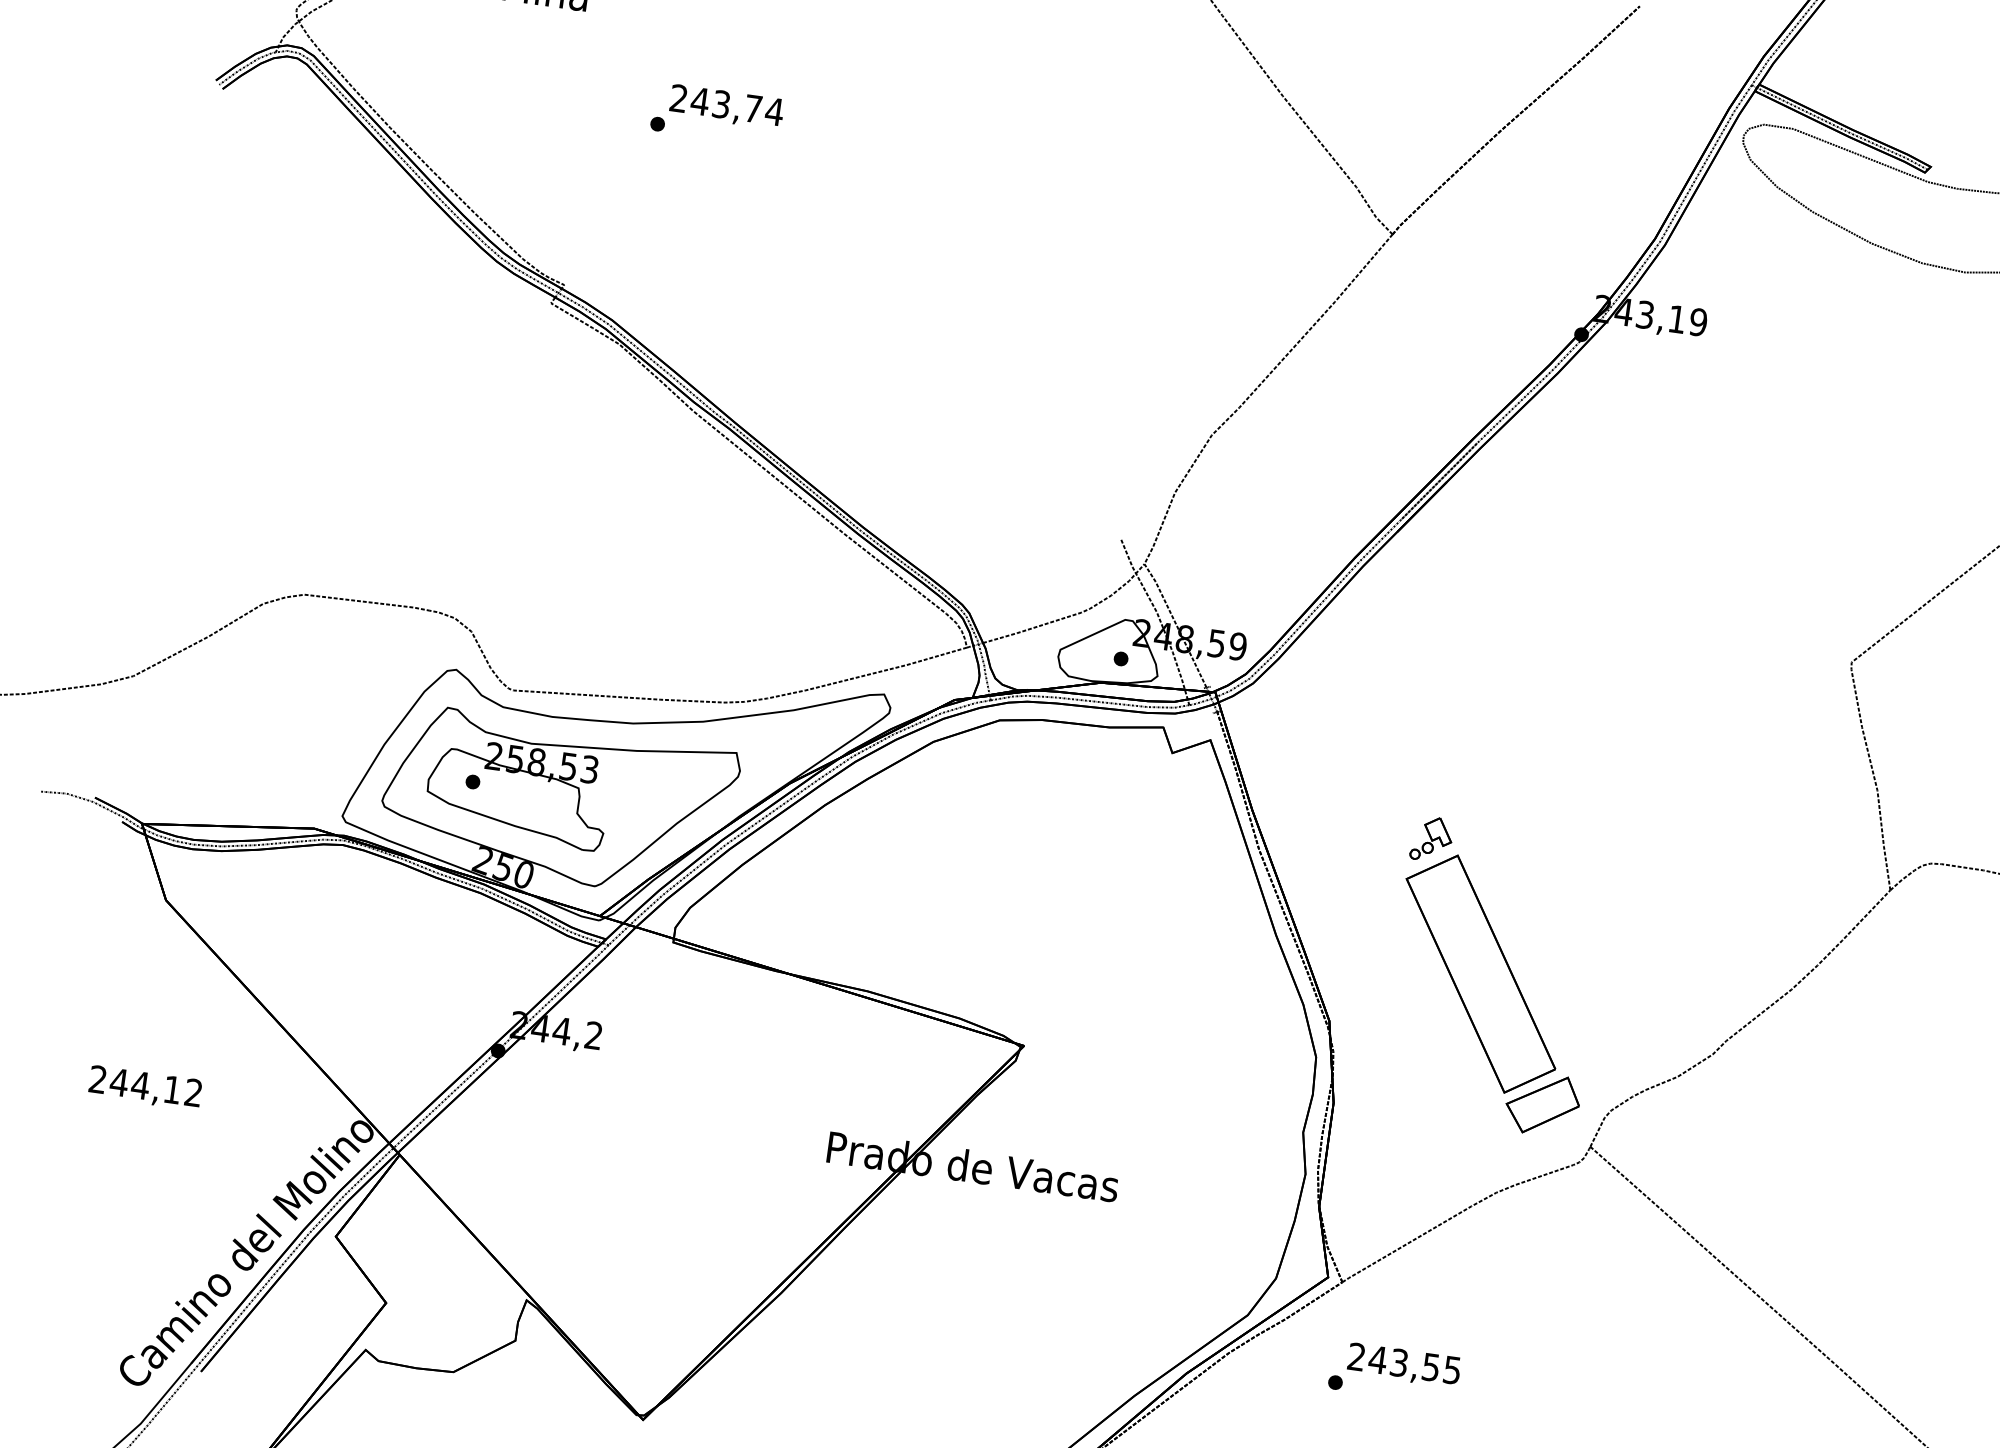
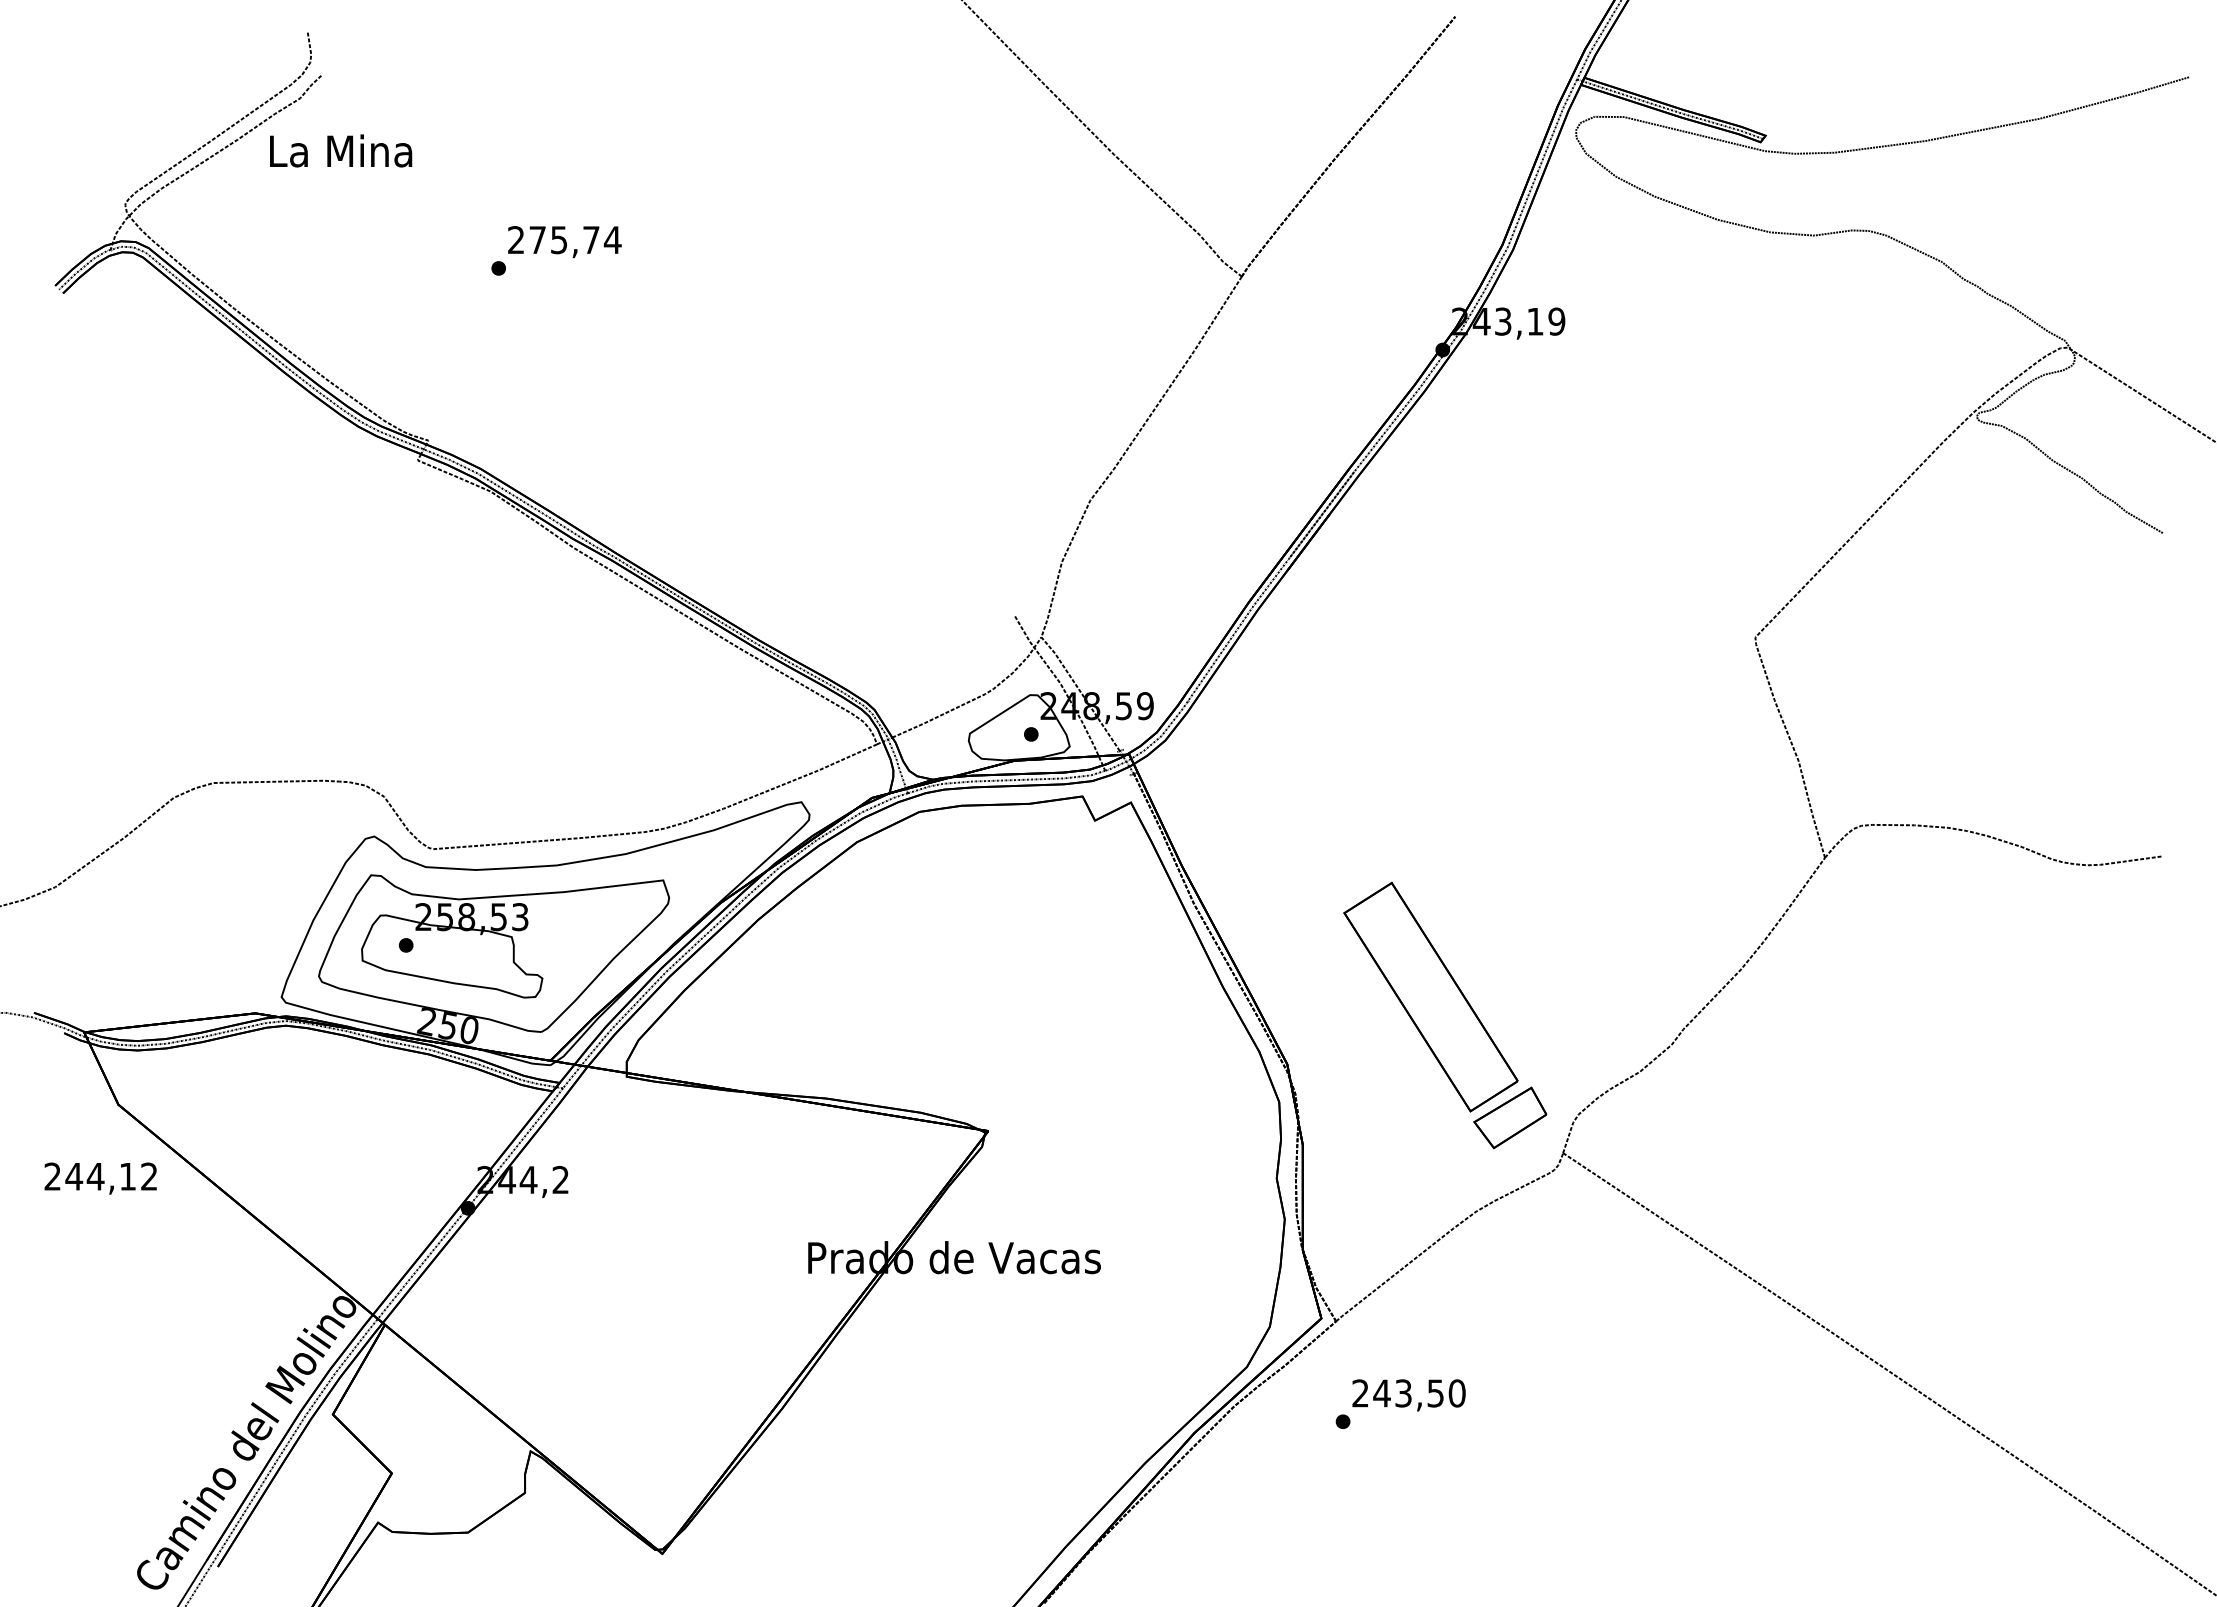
text: (709, 102) -> (547, 239), 243,74 -> 275,74
part: (1431, 839) -> (1363, 870), removed
text: (145, 1087) -> (100, 1178), moved
text: (1451, 1370) -> (1456, 1393), 243,55 -> 243,50

